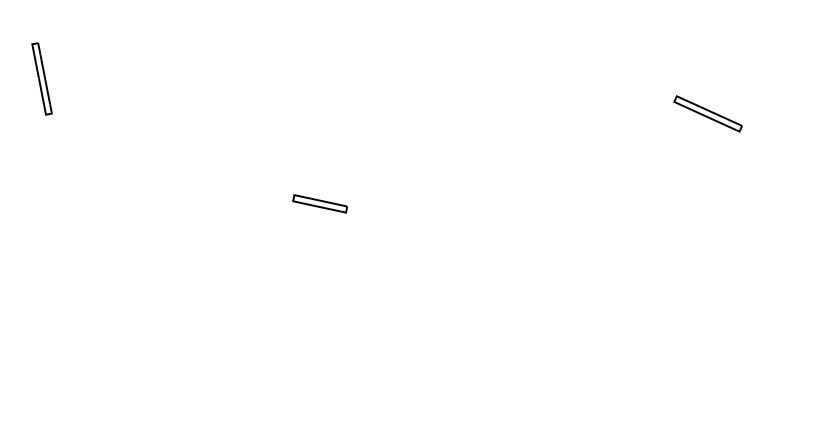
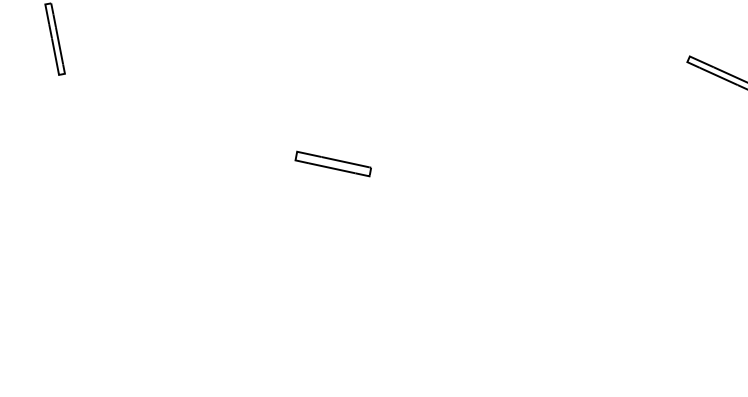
part: (319, 203) -> (332, 163), size x1.4

